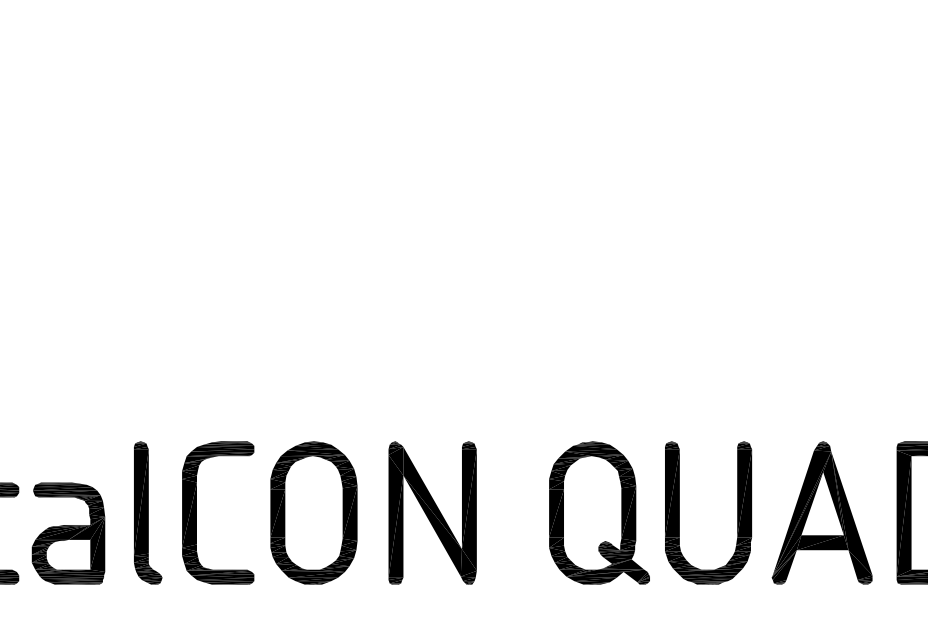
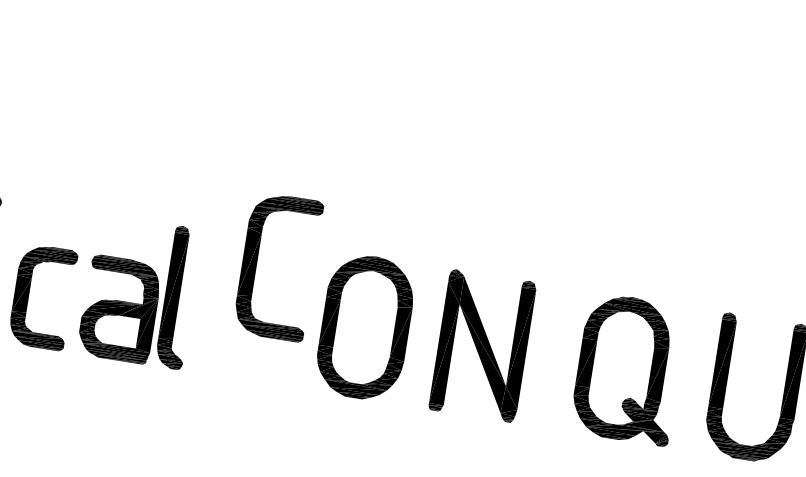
part: (148, 512) -> (179, 297), moved
part: (196, 512) -> (256, 263), moved
part: (599, 512) -> (628, 368), moved

